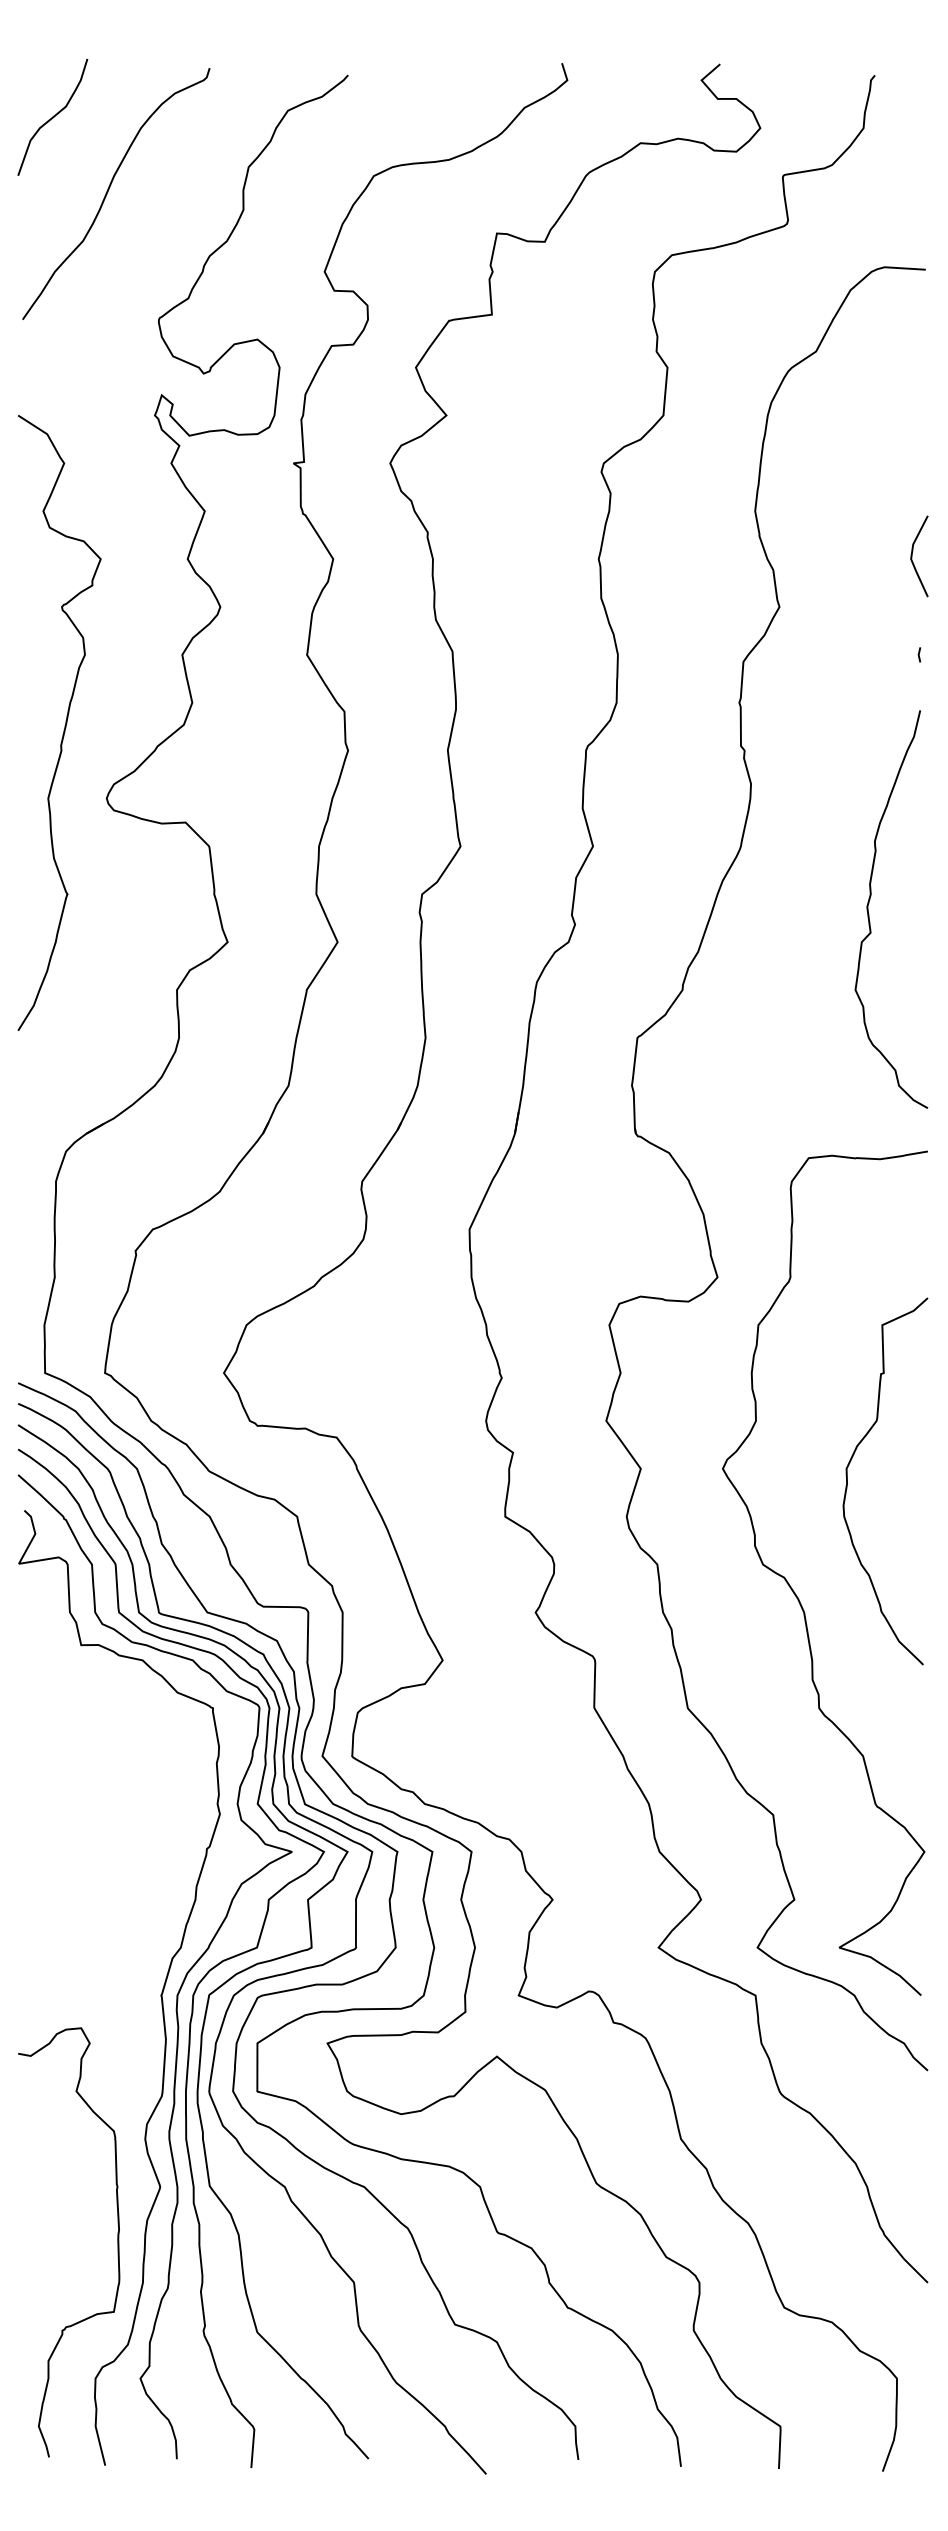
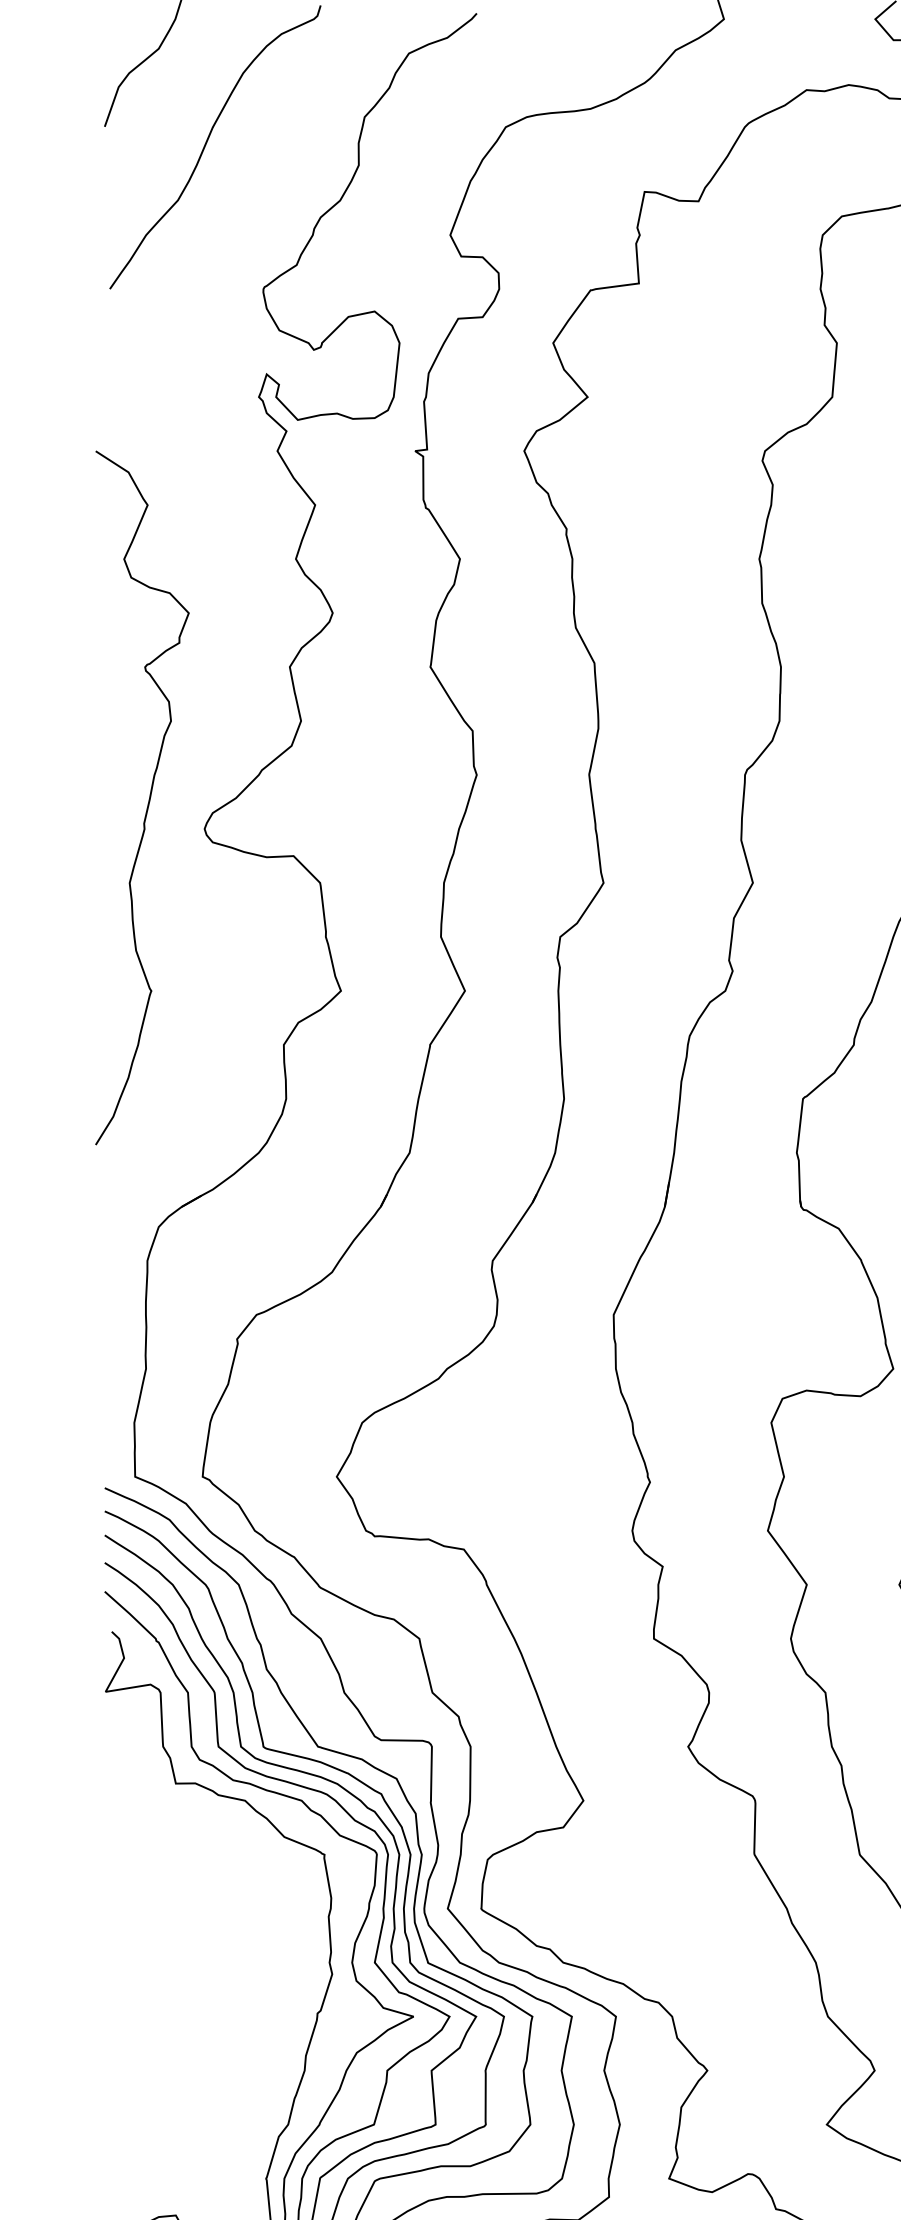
curve: (64, 725) -> (147, 800), moved

